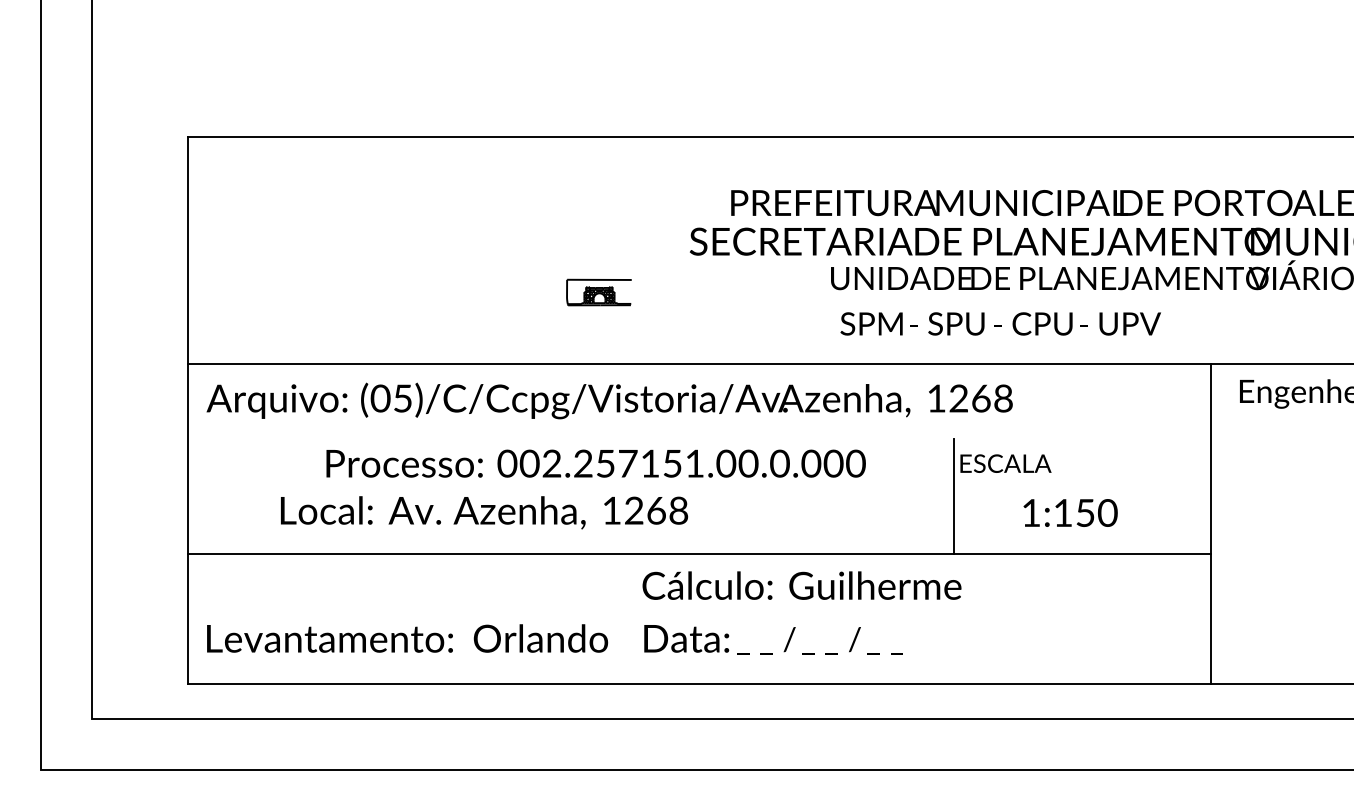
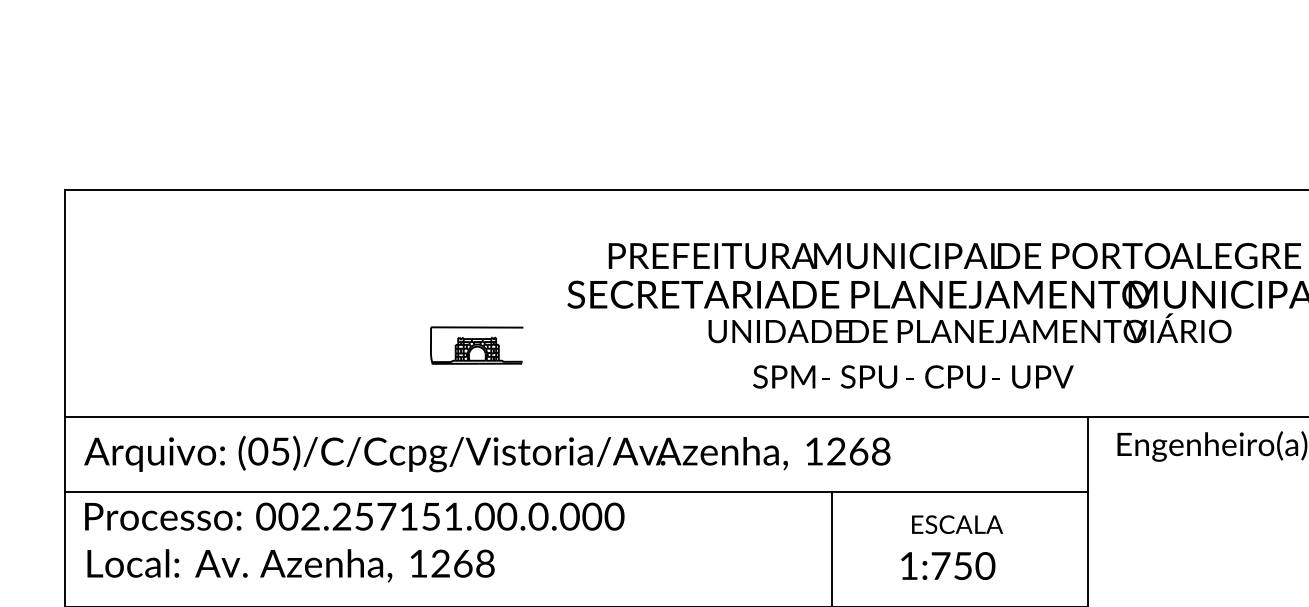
part: (598, 292) -> (476, 345), size x1.43
text: (1000, 323) -> (913, 376), moved
line: (698, 439) -> (576, 492), added
text: (595, 463) -> (354, 516), moved
text: (1005, 463) -> (957, 524), moved
text: (484, 512) -> (291, 565), moved
text: (1063, 512) -> (941, 565), 1:150 -> 1:750

